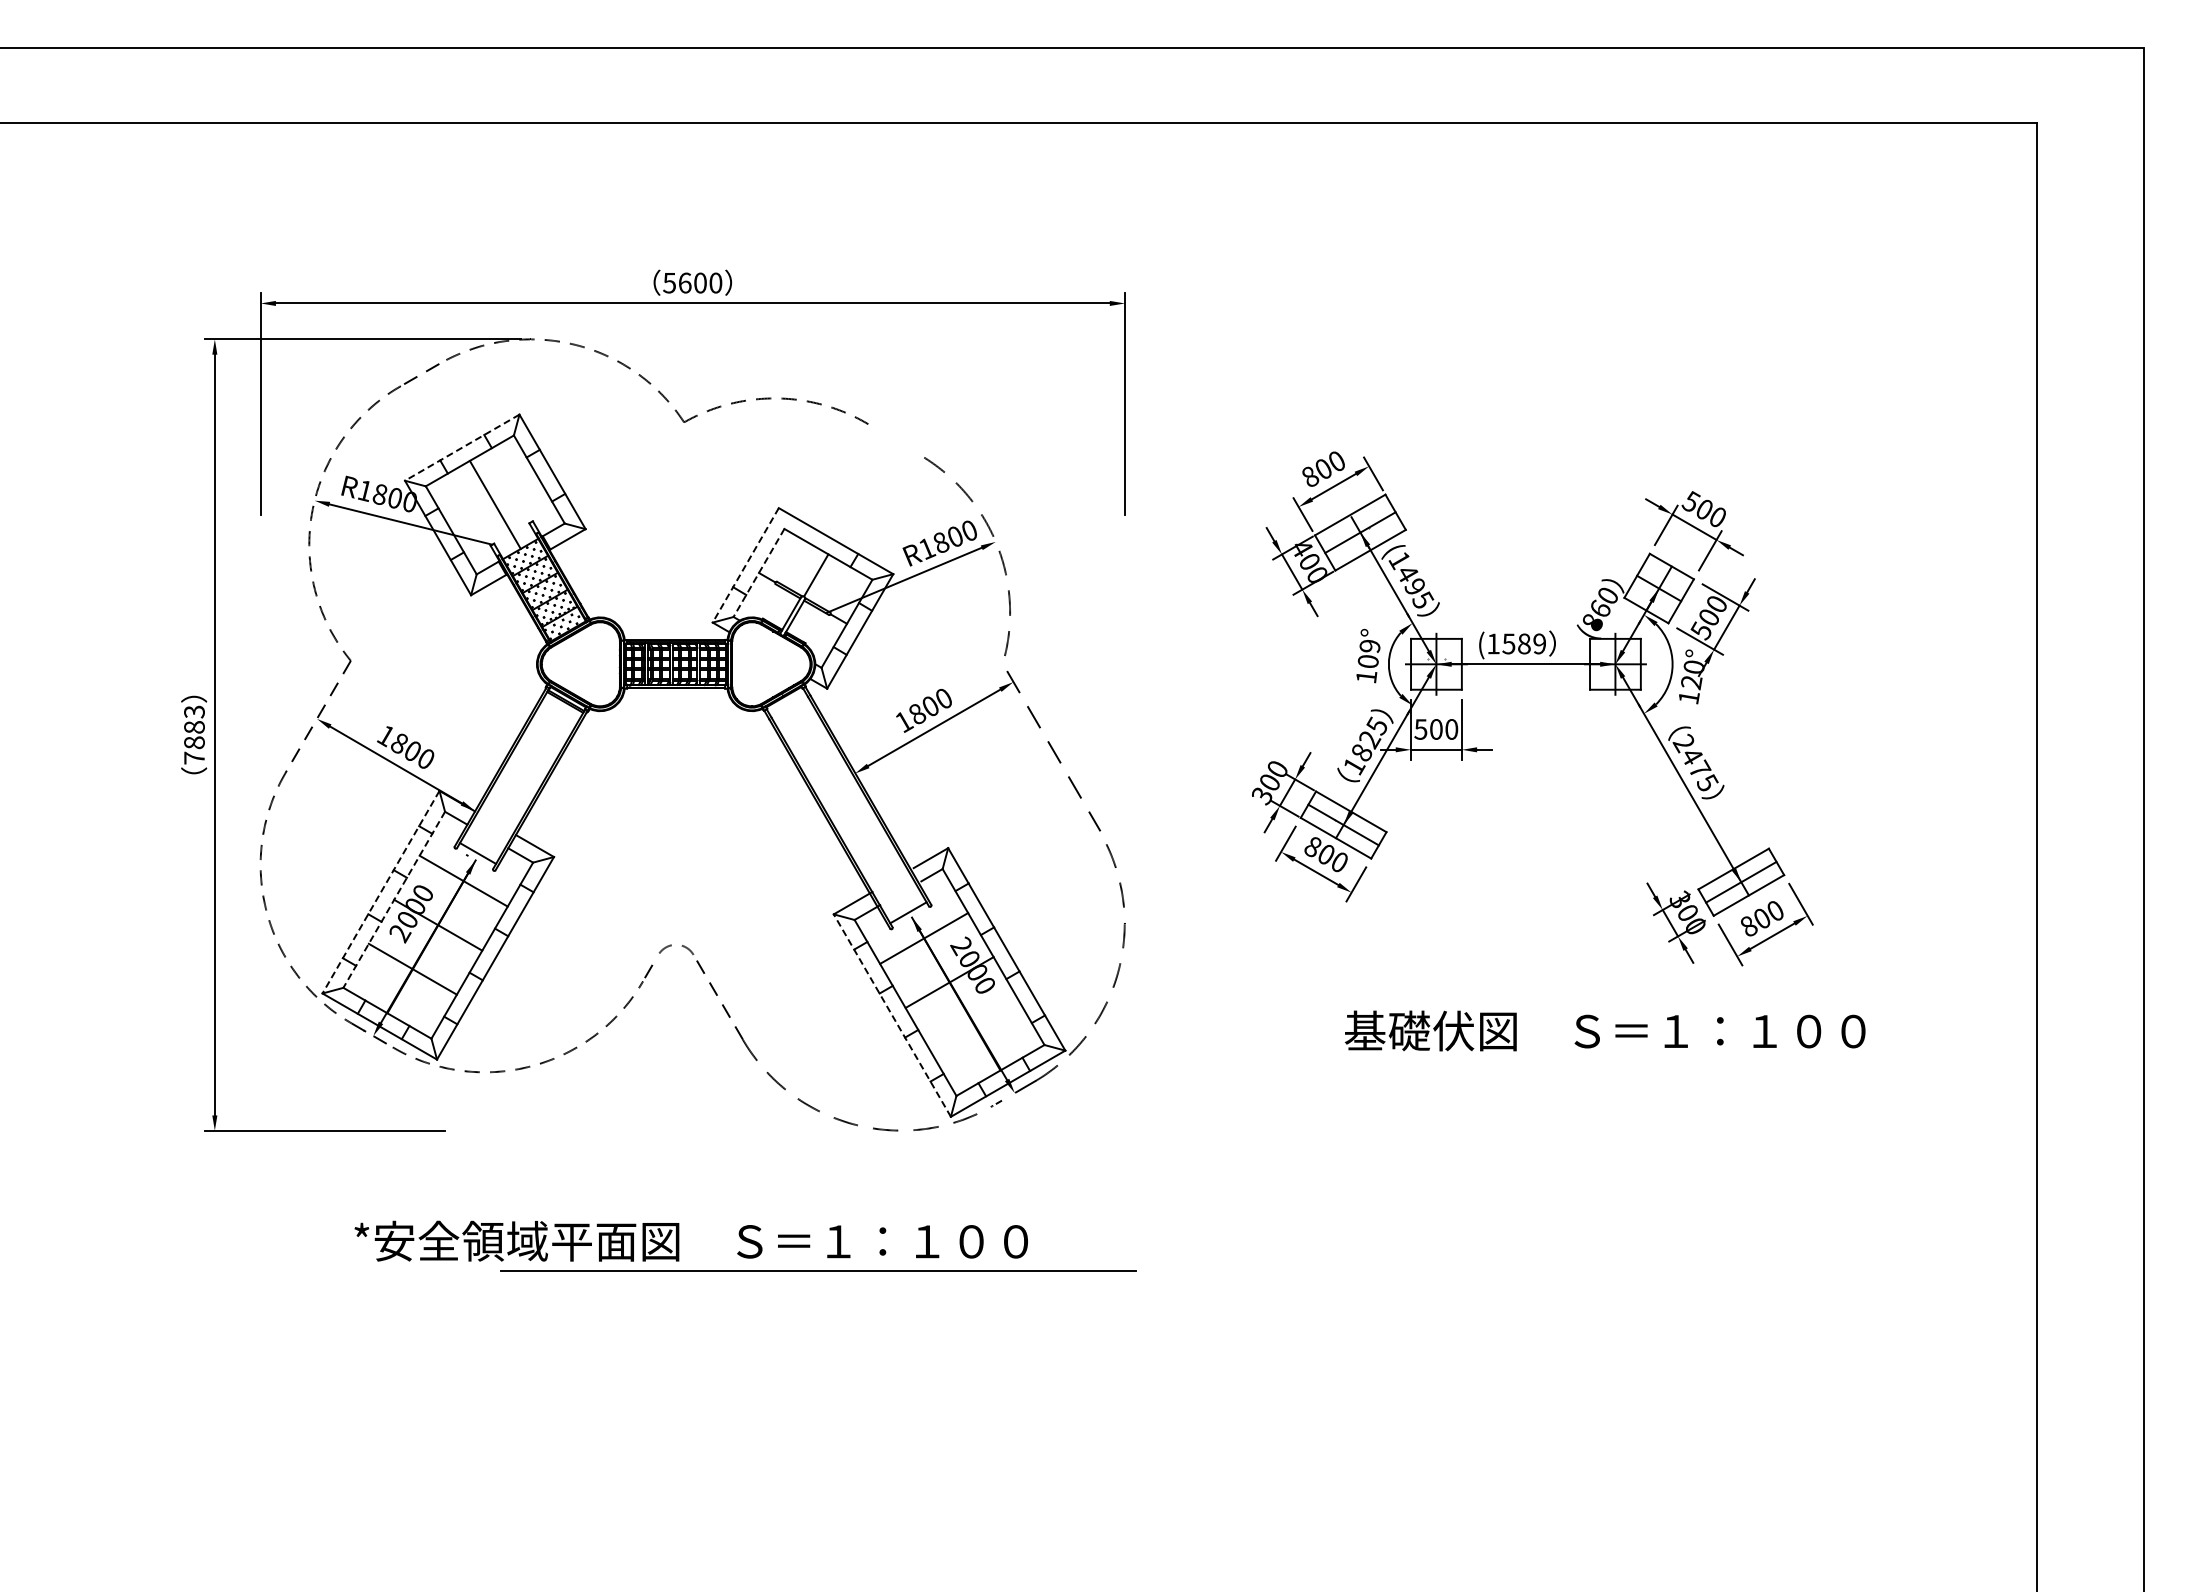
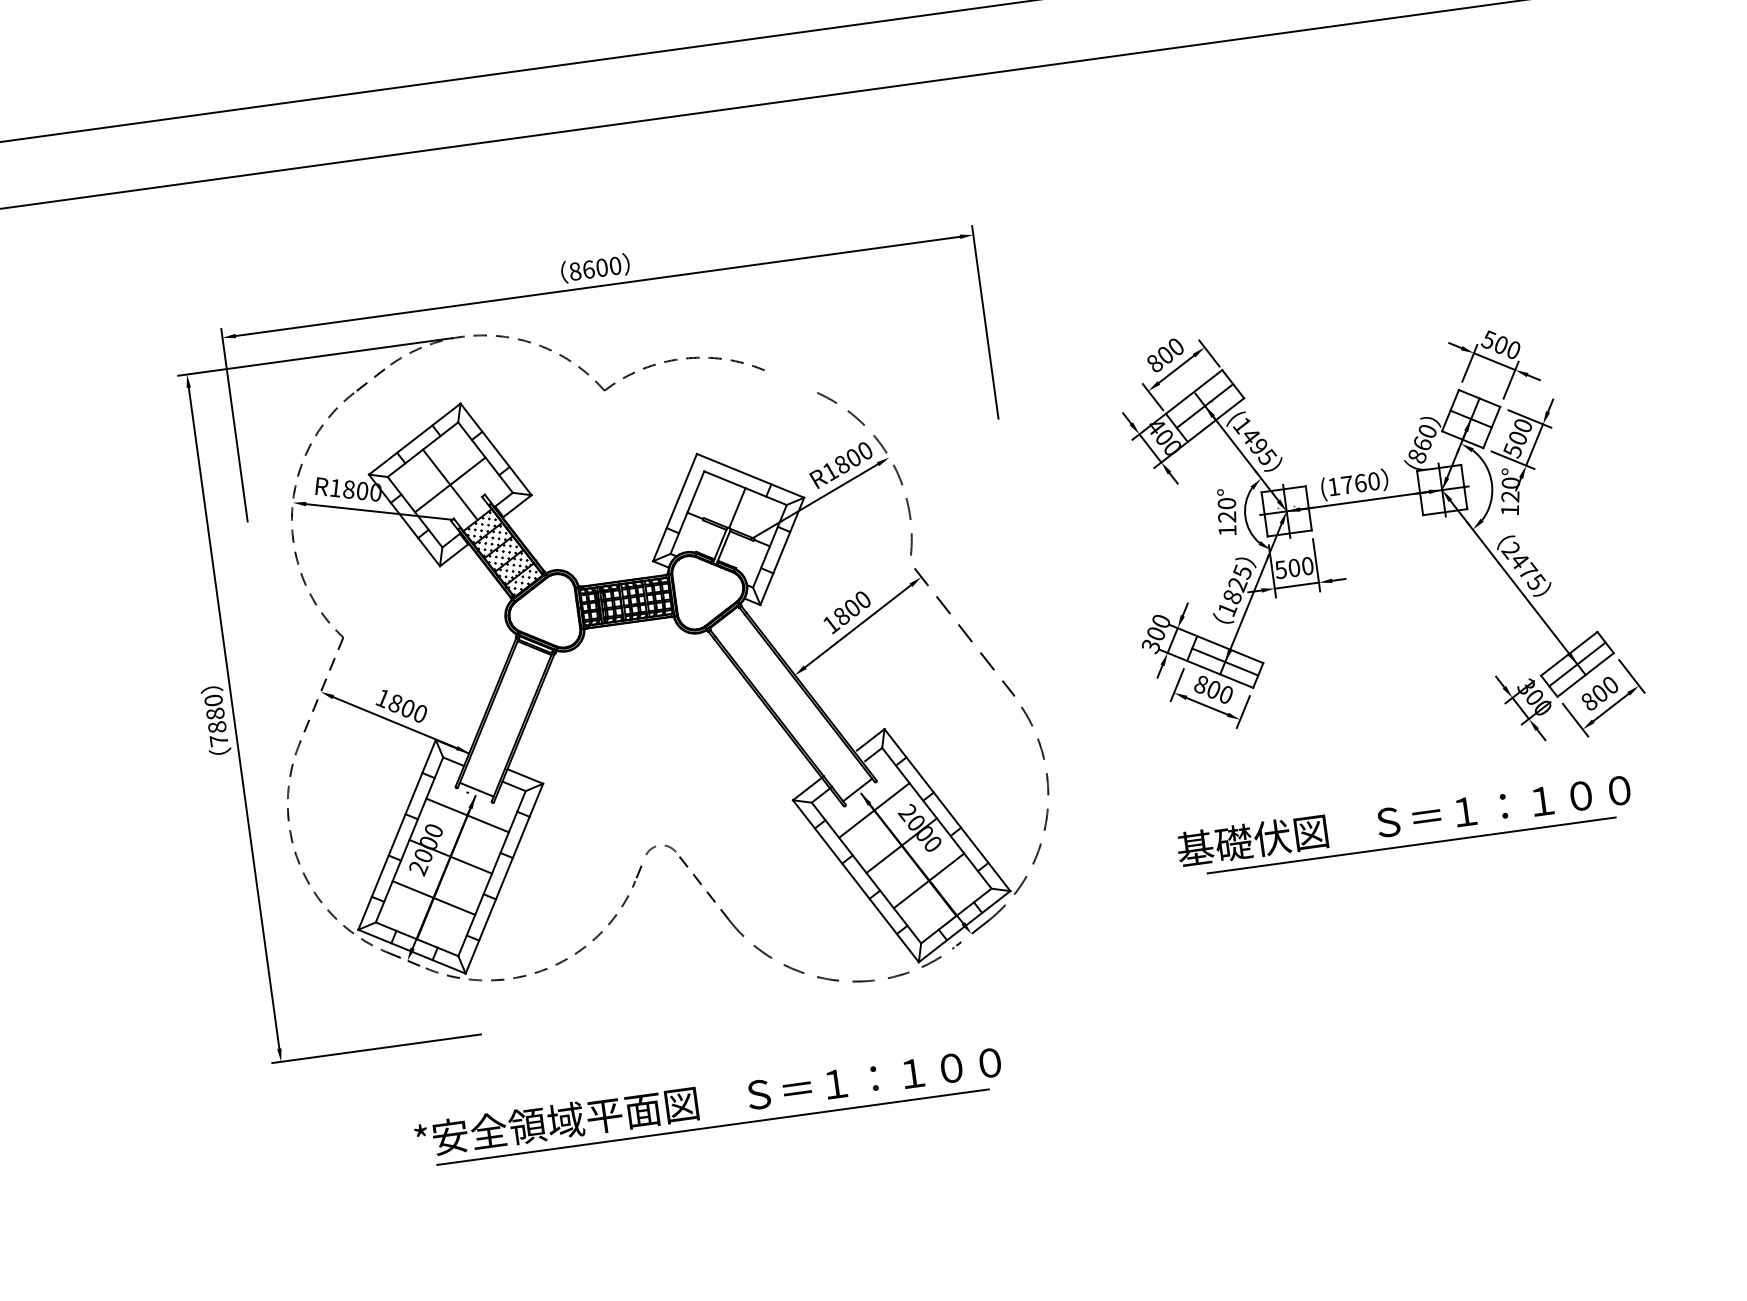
text: (669, 282) -> (575, 270), 5600 -> 8600
line: (461, 447) -> (414, 439), dashed -> solid
line: (495, 504) -> (450, 484), added
line: (745, 565) -> (674, 507), dashed -> solid
line: (759, 572) -> (687, 512), dashed -> solid
text: (1524, 643) -> (1360, 482), (1589 -> (1760
text: (1368, 654) -> (1226, 510), 109° -> 120°
text: (194, 711) -> (213, 700), 7883 -> 7880
line: (381, 892) -> (397, 835), dashed -> solid
line: (394, 899) -> (409, 839), dashed -> solid
line: (892, 1015) -> (856, 881), dashed -> solid
line: (975, 1026) -> (929, 880), added
text: (1604, 1030) -> (1403, 819), moved
line: (1525, 1061) -> (1411, 845), added
line: (818, 1270) -> (712, 1126), moved

